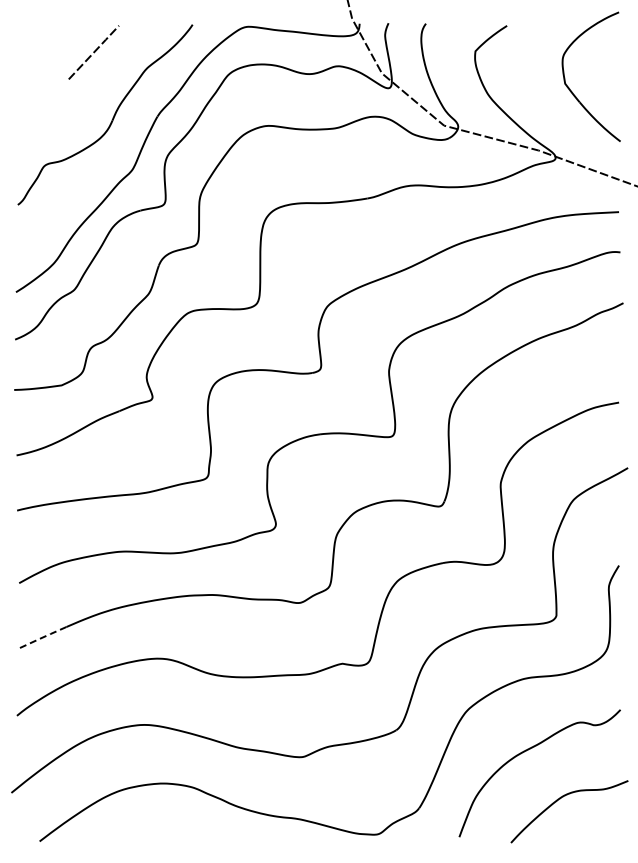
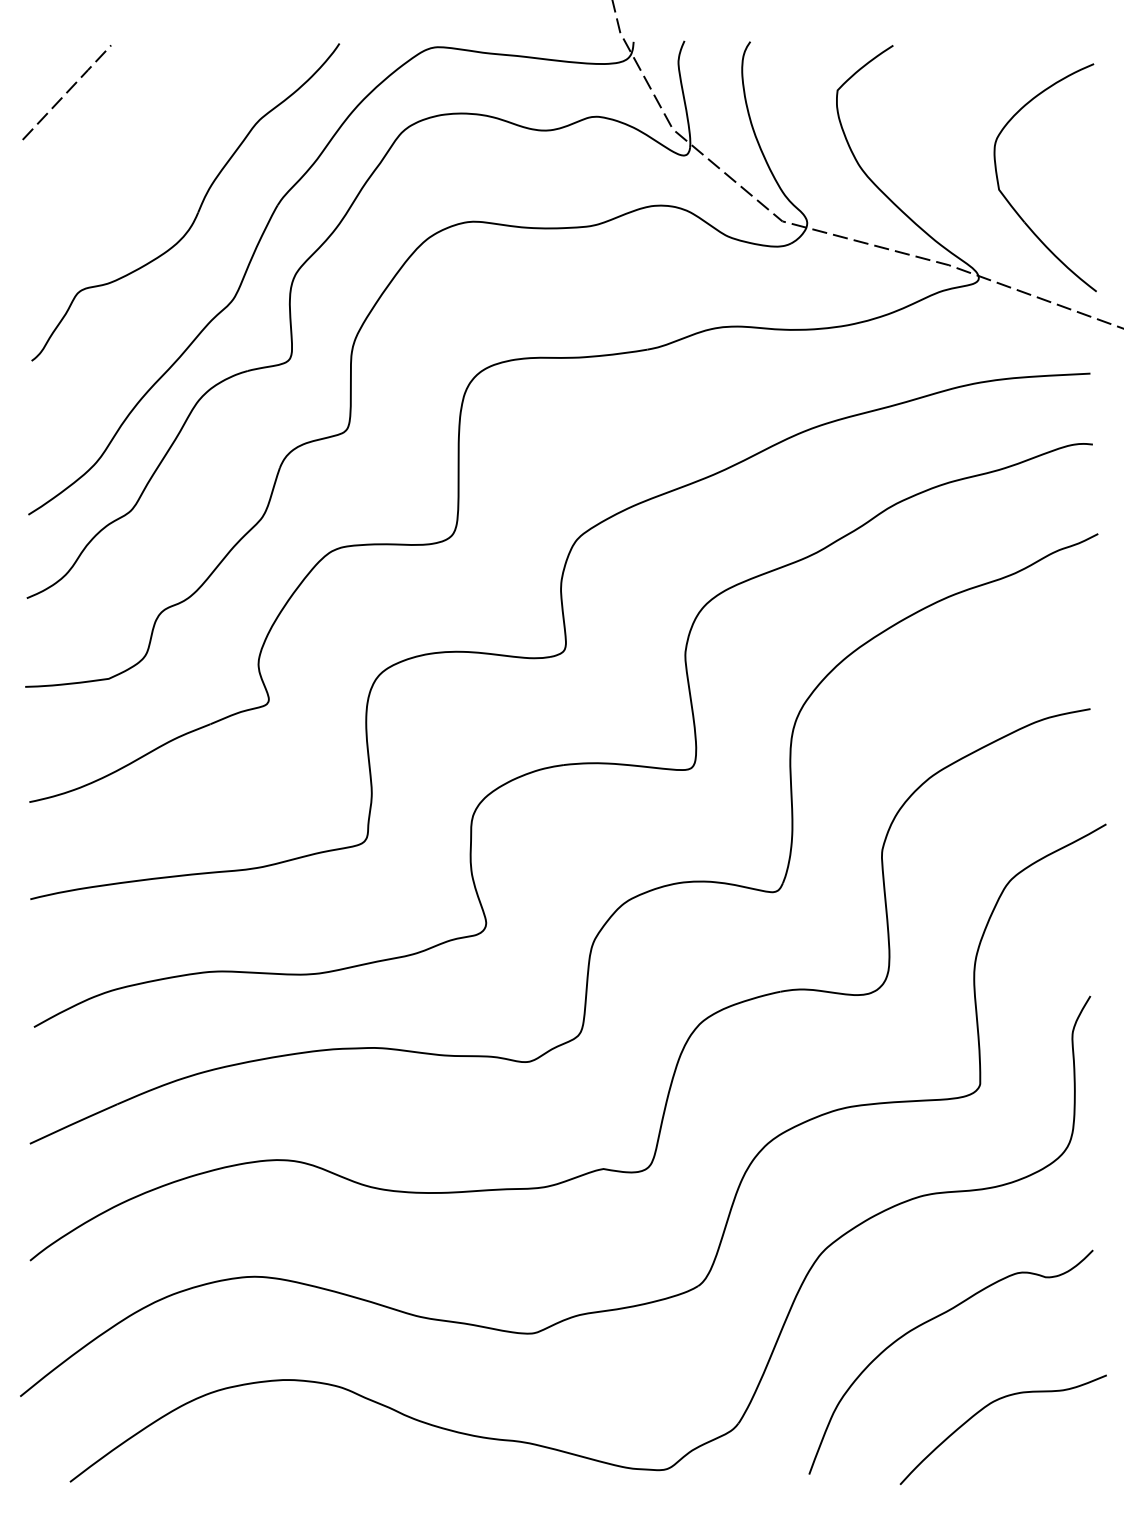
line: (93, 52) -> (66, 92), moved
part: (572, 91) -> (1011, 203), moved
line: (41, 637) -> (73, 1122), dashed -> solid

